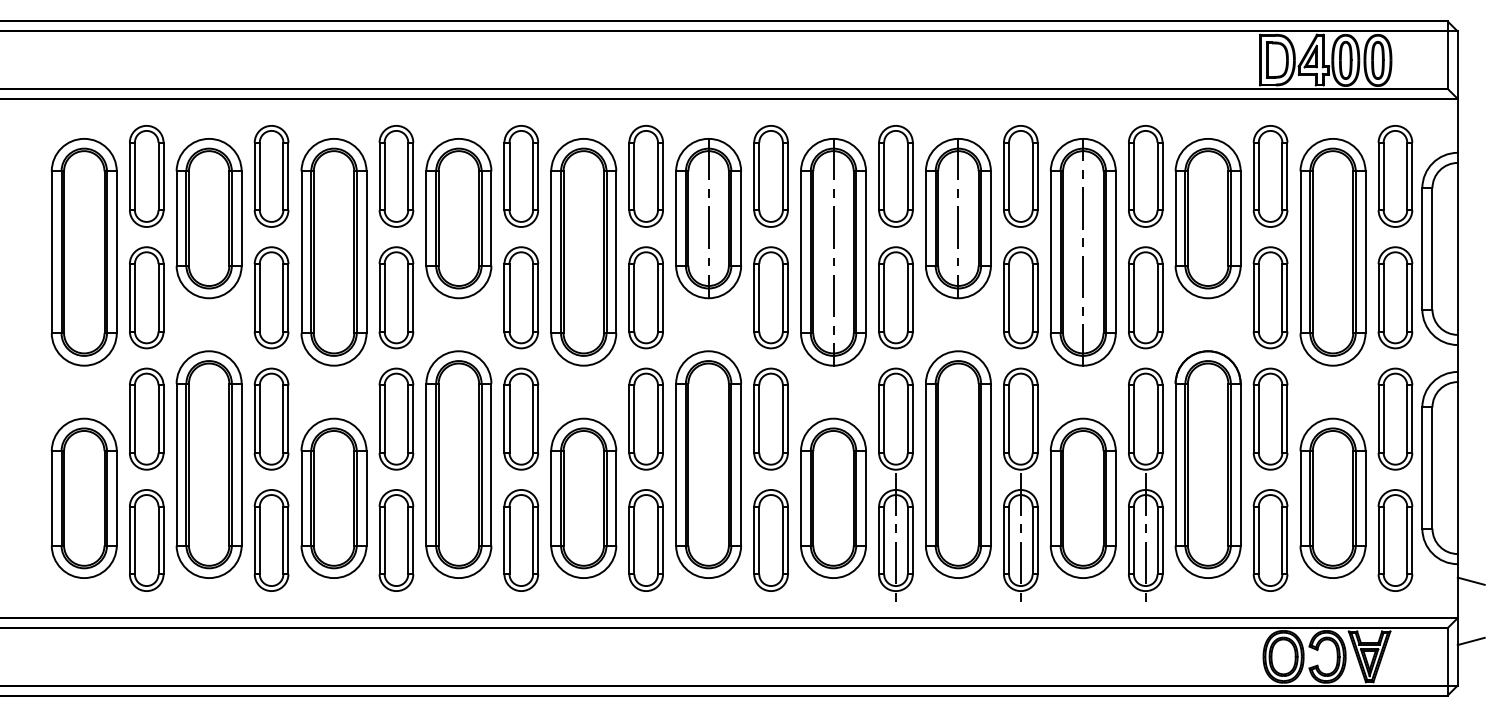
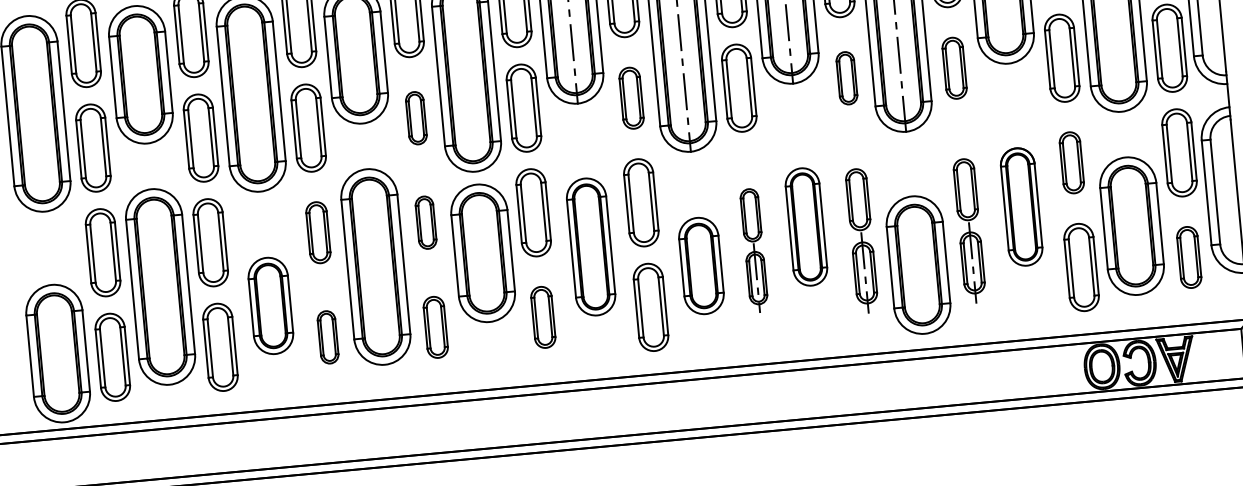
part: (521, 297) -> (416, 117), size x0.6
part: (770, 297) -> (631, 97), size x0.7
part: (1020, 297) -> (846, 77), size x0.6
part: (1145, 297) -> (954, 67), size x0.7
part: (396, 418) -> (318, 232), size x0.7
part: (521, 418) -> (426, 222), size x0.6
part: (1270, 418) -> (1071, 162), size x0.7
part: (708, 464) -> (591, 246), size x0.7
part: (958, 464) -> (806, 226), size x0.6
part: (1207, 464) -> (1021, 206), size x0.6
part: (895, 484) -> (753, 249), size x0.6
part: (1020, 484) -> (861, 239), size x0.7
part: (1145, 484) -> (969, 229), size x0.7
part: (83, 497) -> (57, 352), moved
part: (333, 497) -> (270, 305), size x0.7
part: (583, 497) -> (482, 252), moved
part: (833, 497) -> (701, 265), size x0.7
part: (1082, 497) -> (917, 264), moved
part: (396, 540) -> (328, 337), size x0.6
part: (521, 540) -> (435, 327), size x0.7
part: (645, 540) -> (542, 317), size x0.7
part: (1395, 540) -> (1189, 257), size x0.7

